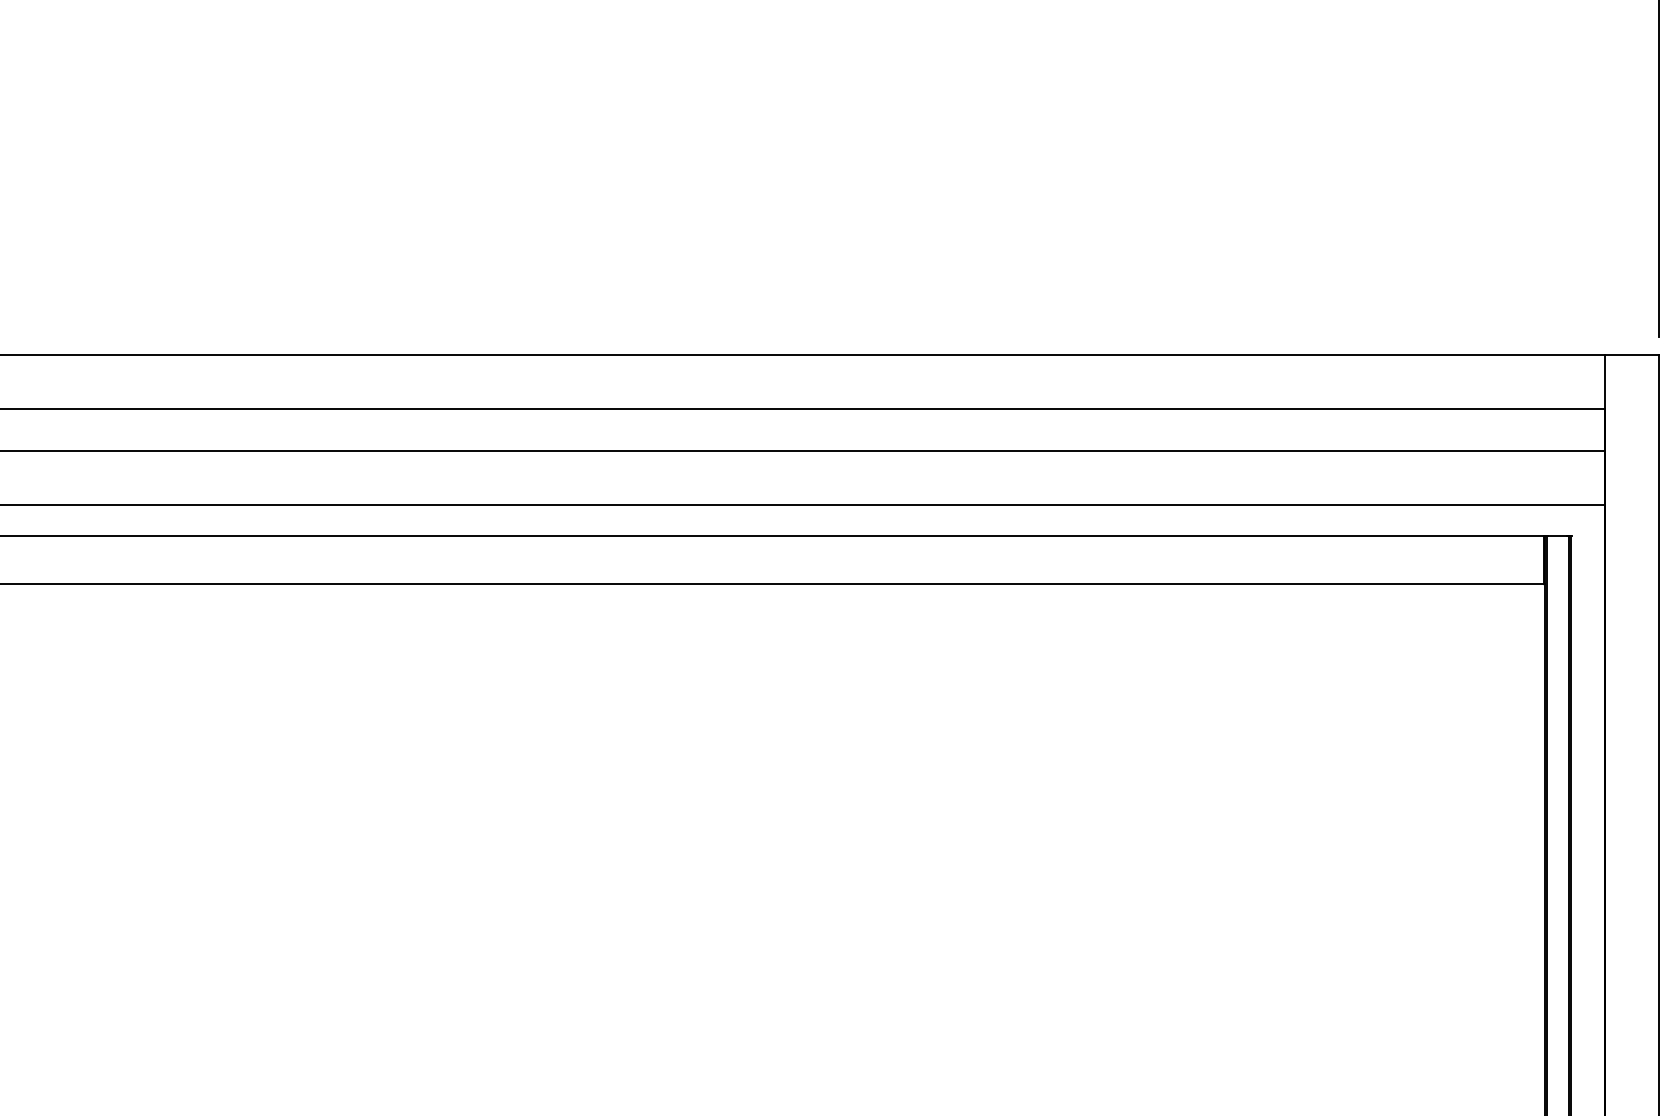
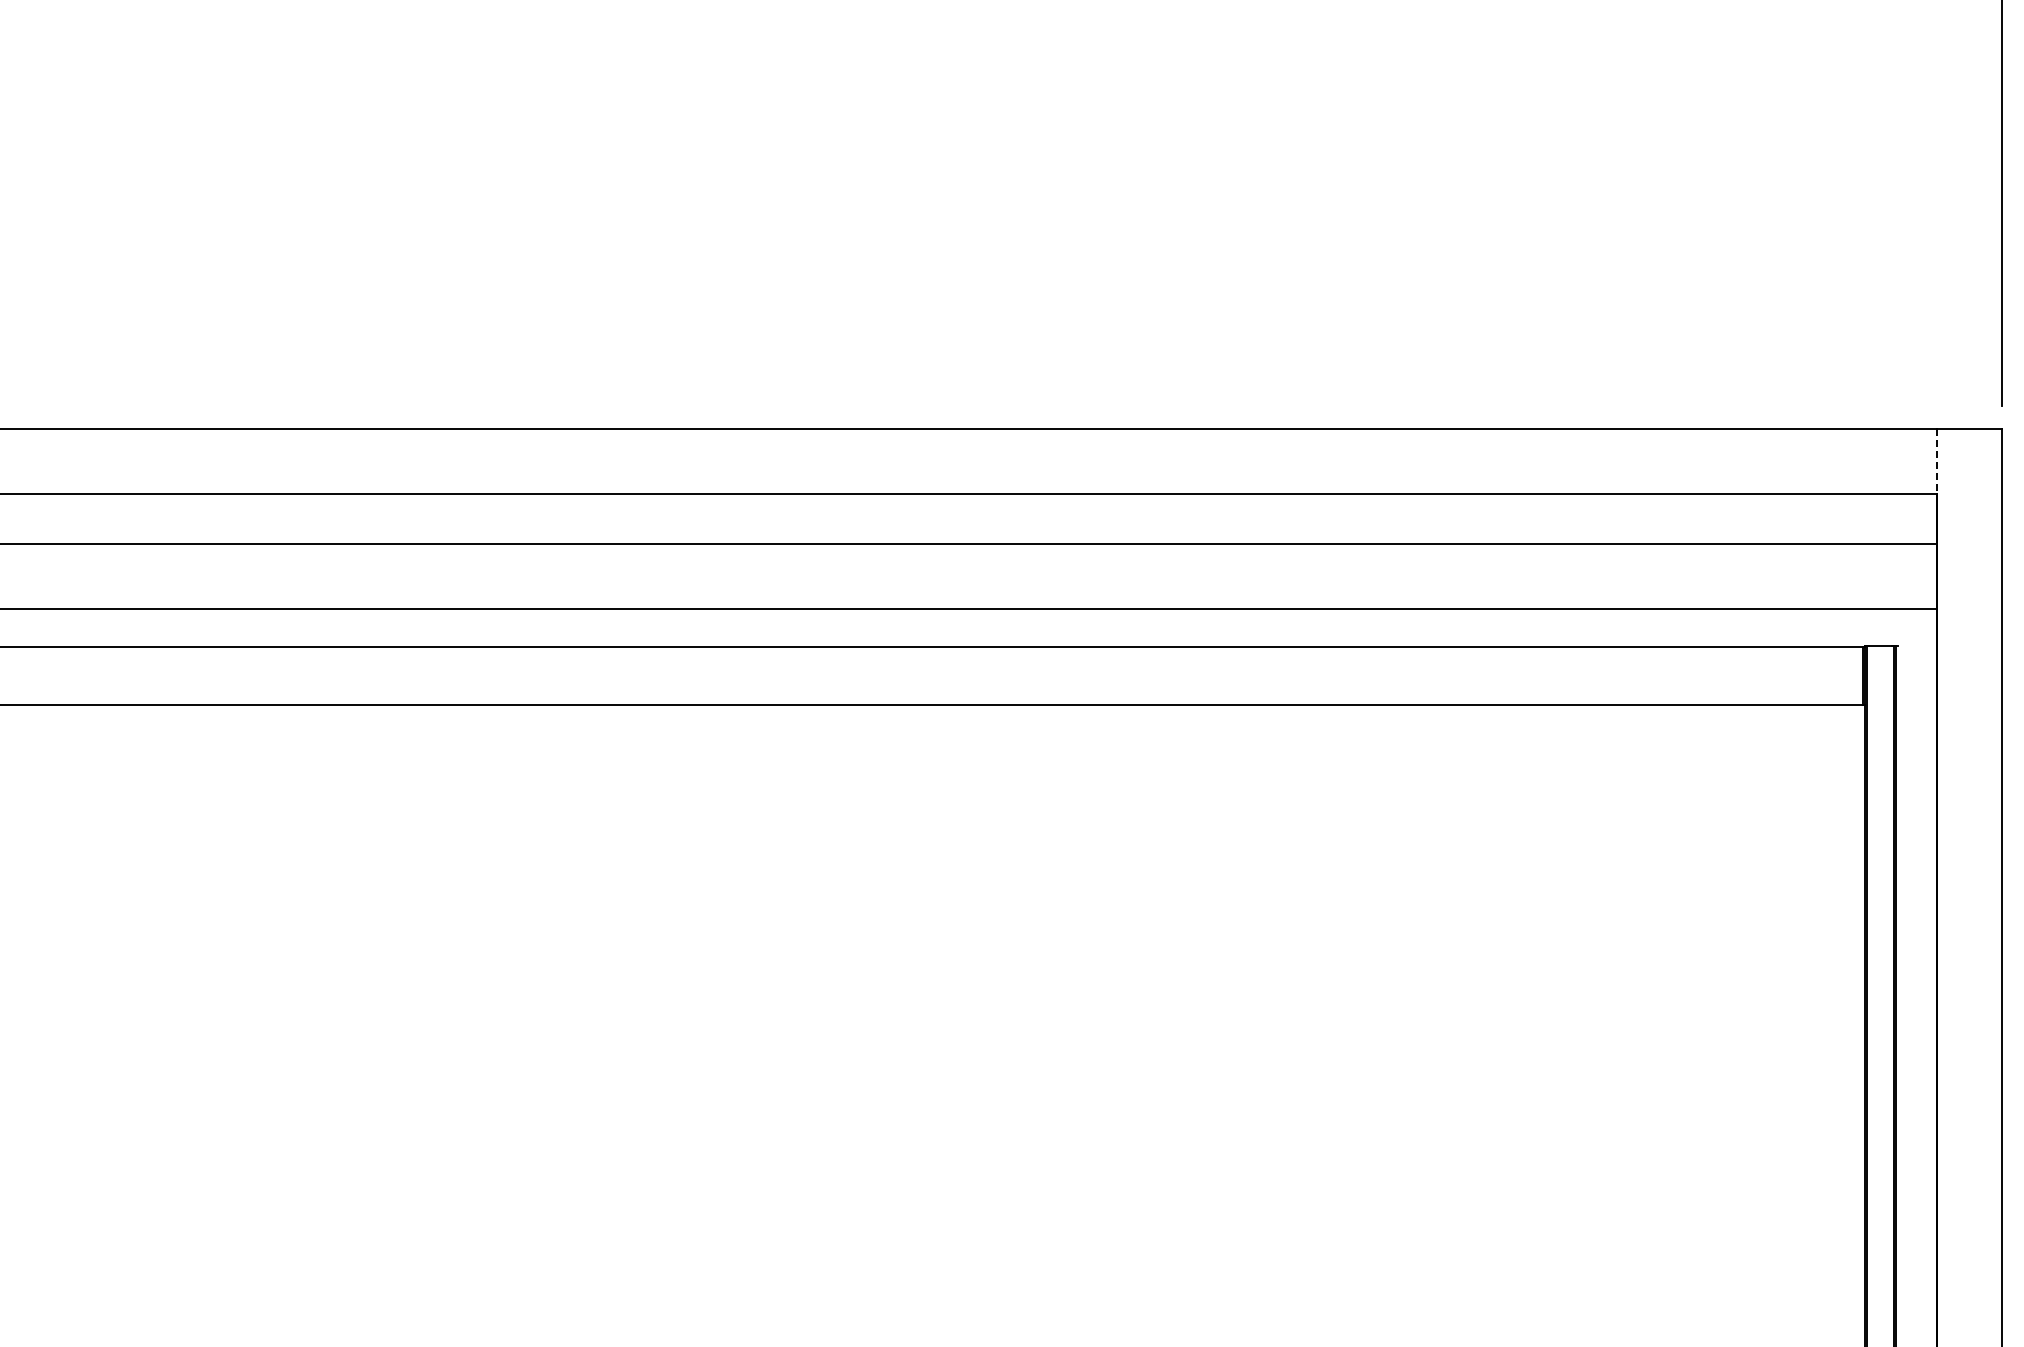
line: (1605, 382) -> (1937, 461), solid -> dashed

